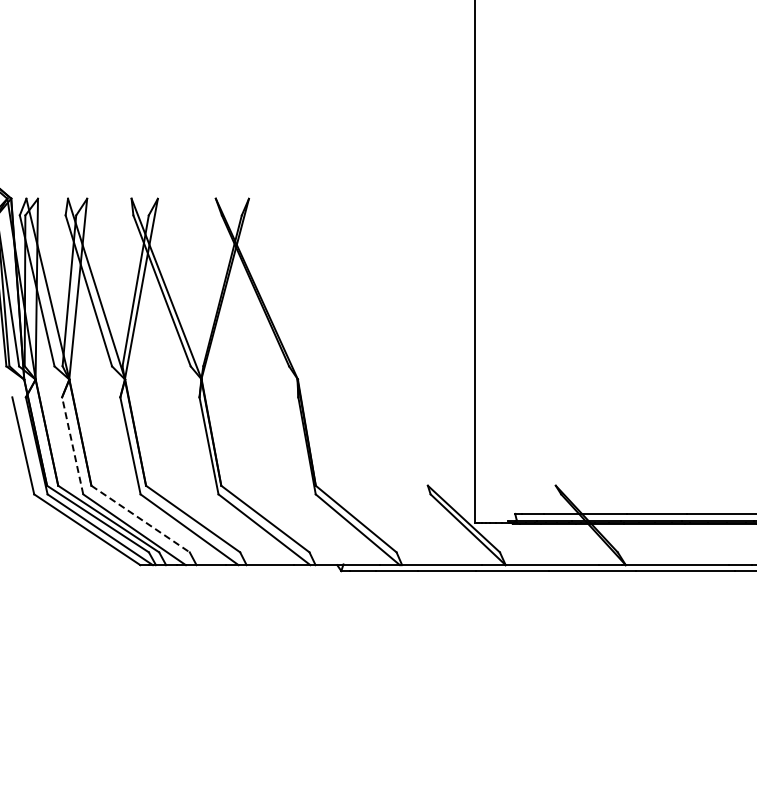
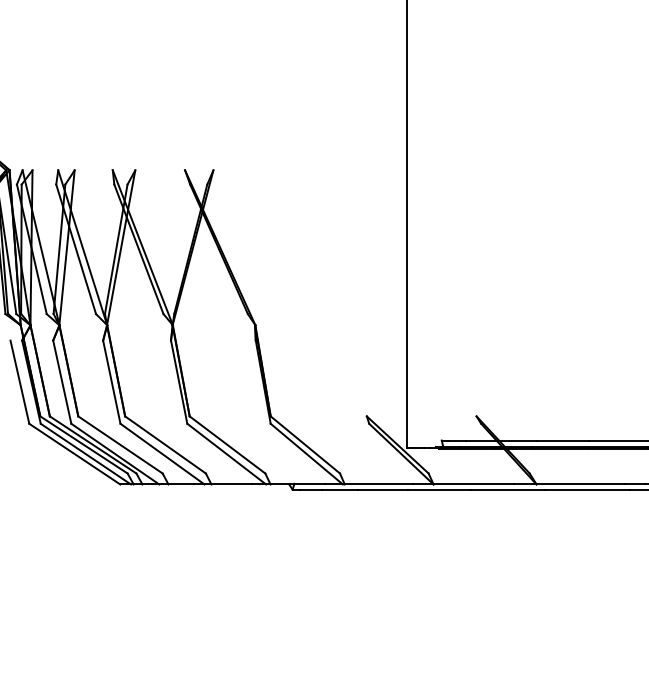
line: (72, 445) -> (62, 381), dashed -> solid
line: (141, 519) -> (121, 445), dashed -> solid

